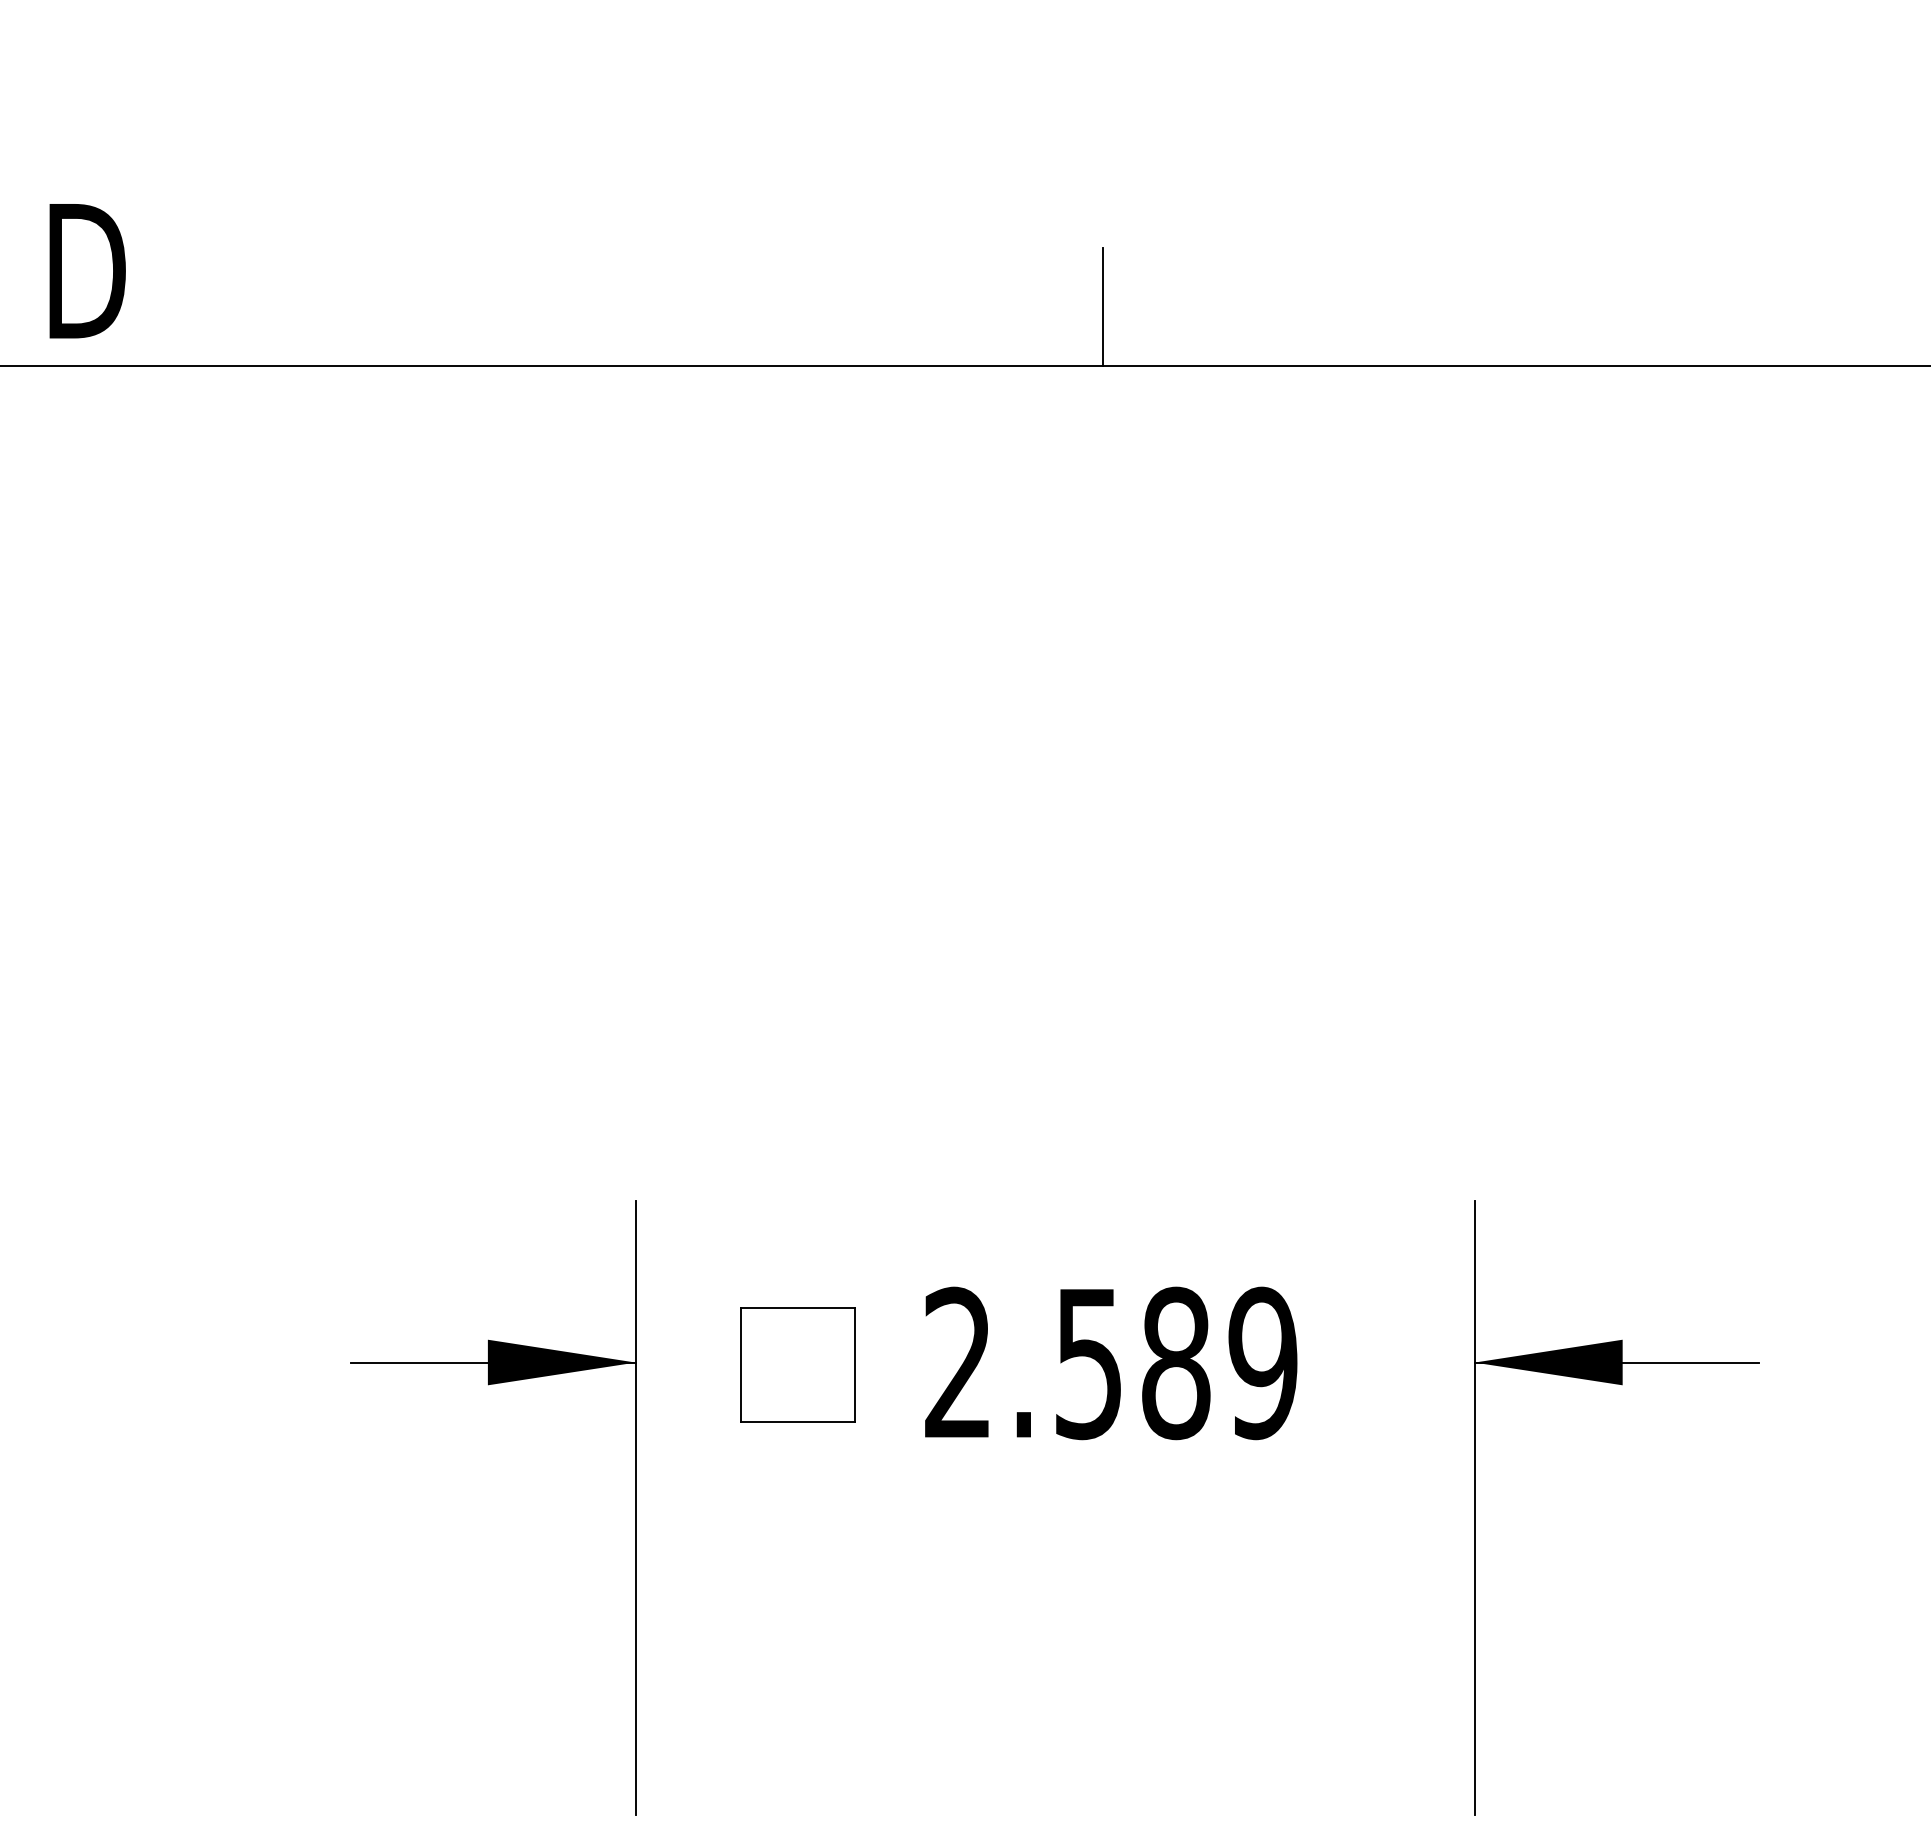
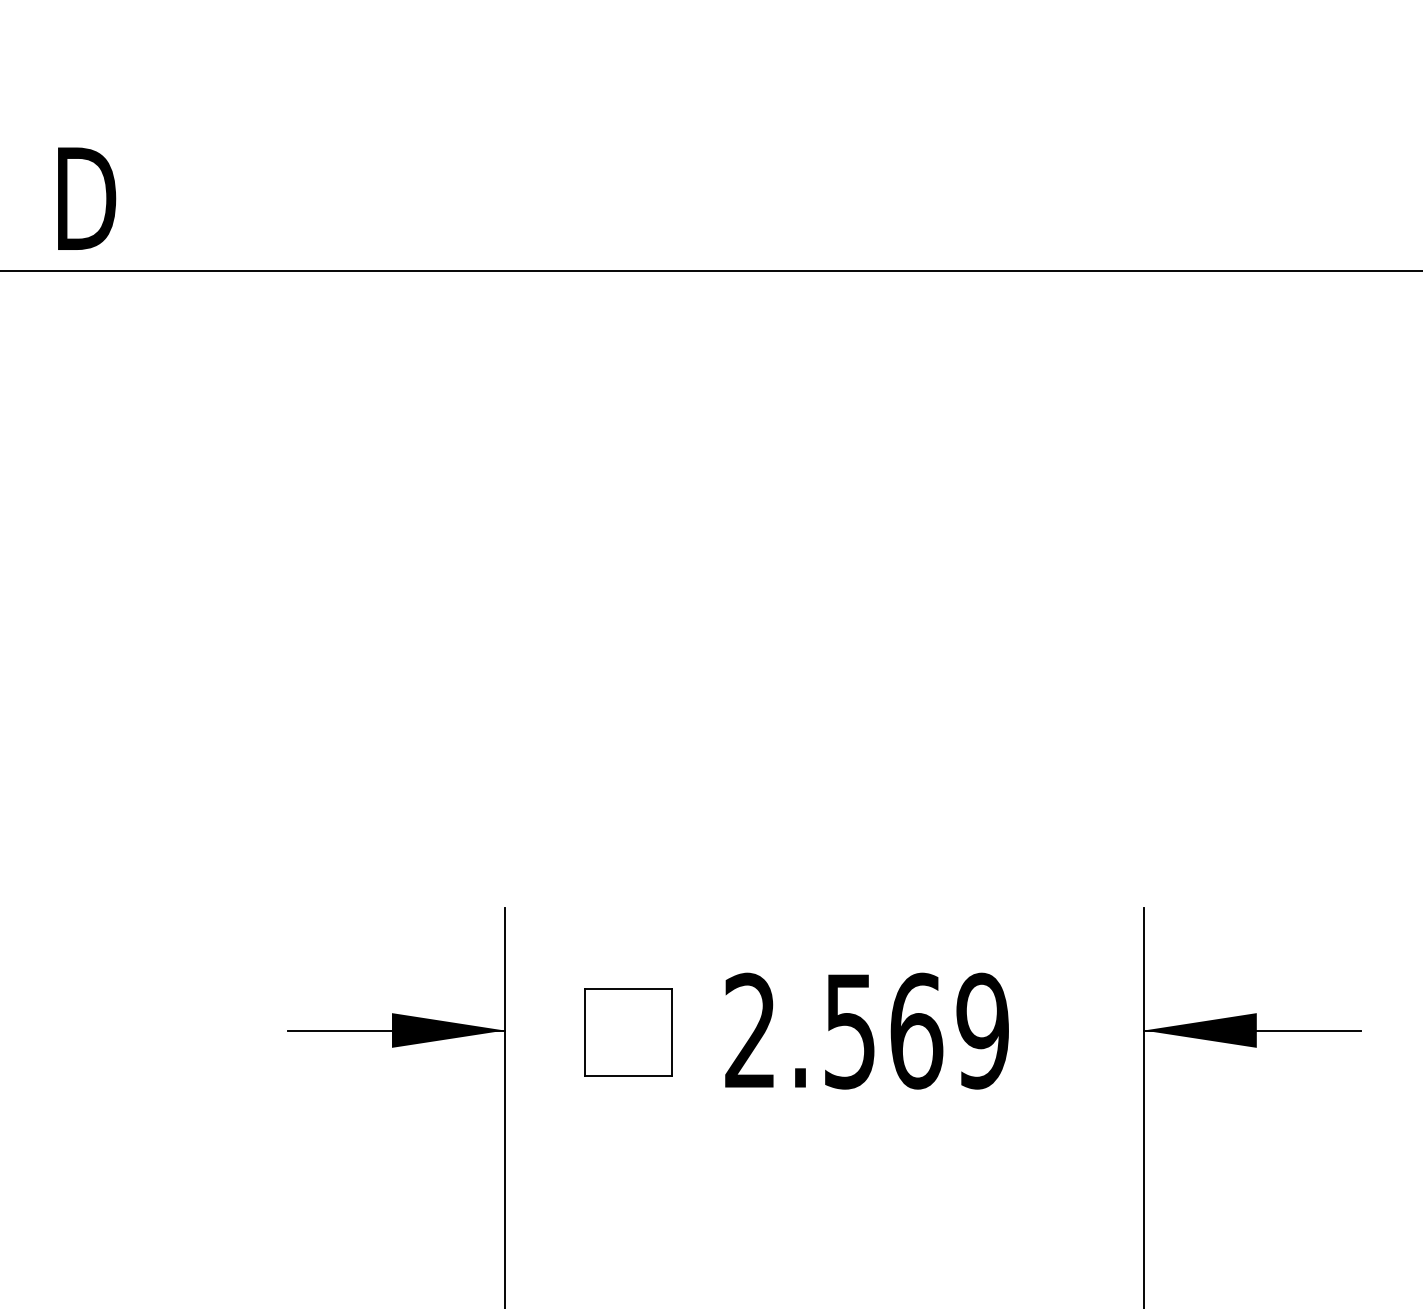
line: (1102, 306) -> (860, 225), removed
text: (1176, 1363) -> (916, 1031), 2.589 -> 2.569

